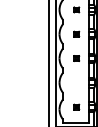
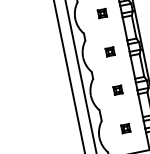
part: (76, 82) -> (117, 89), added

